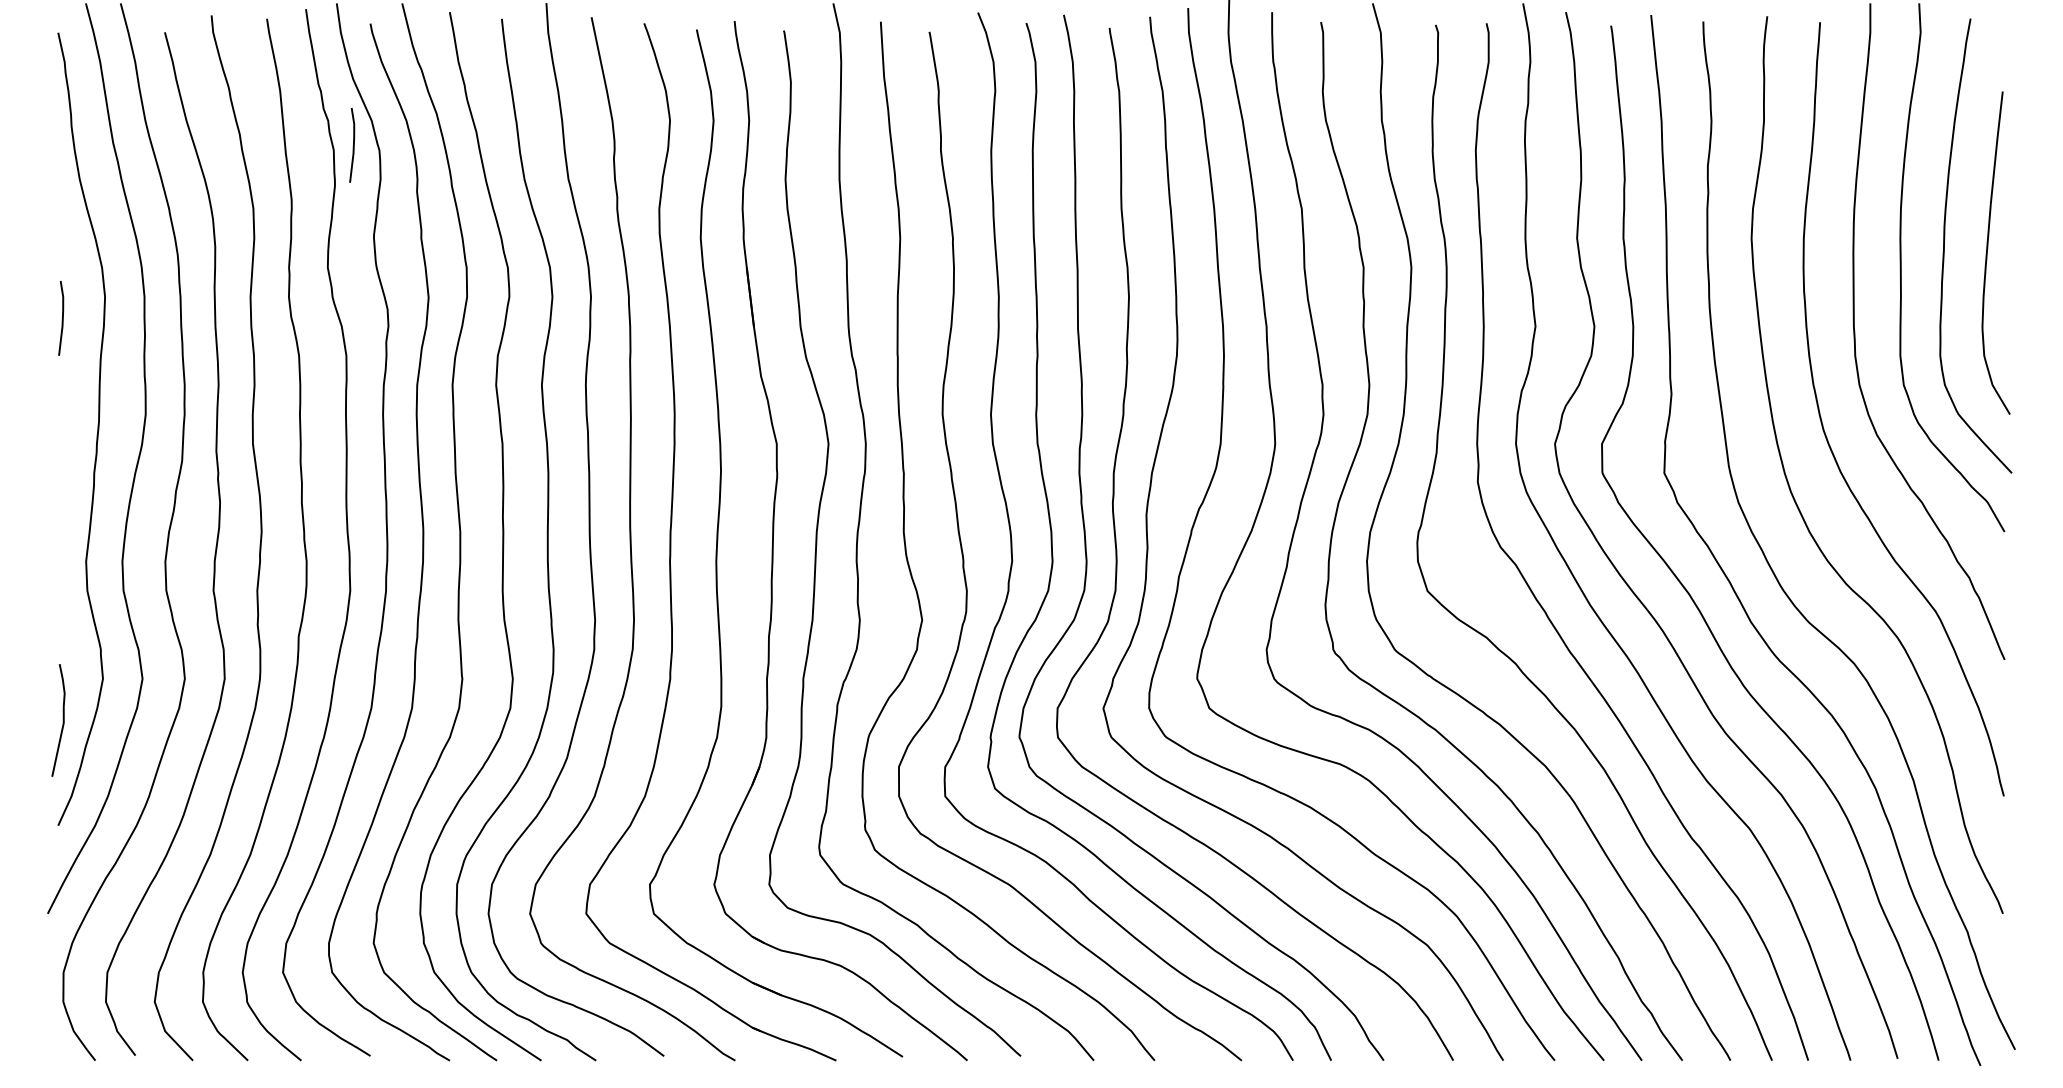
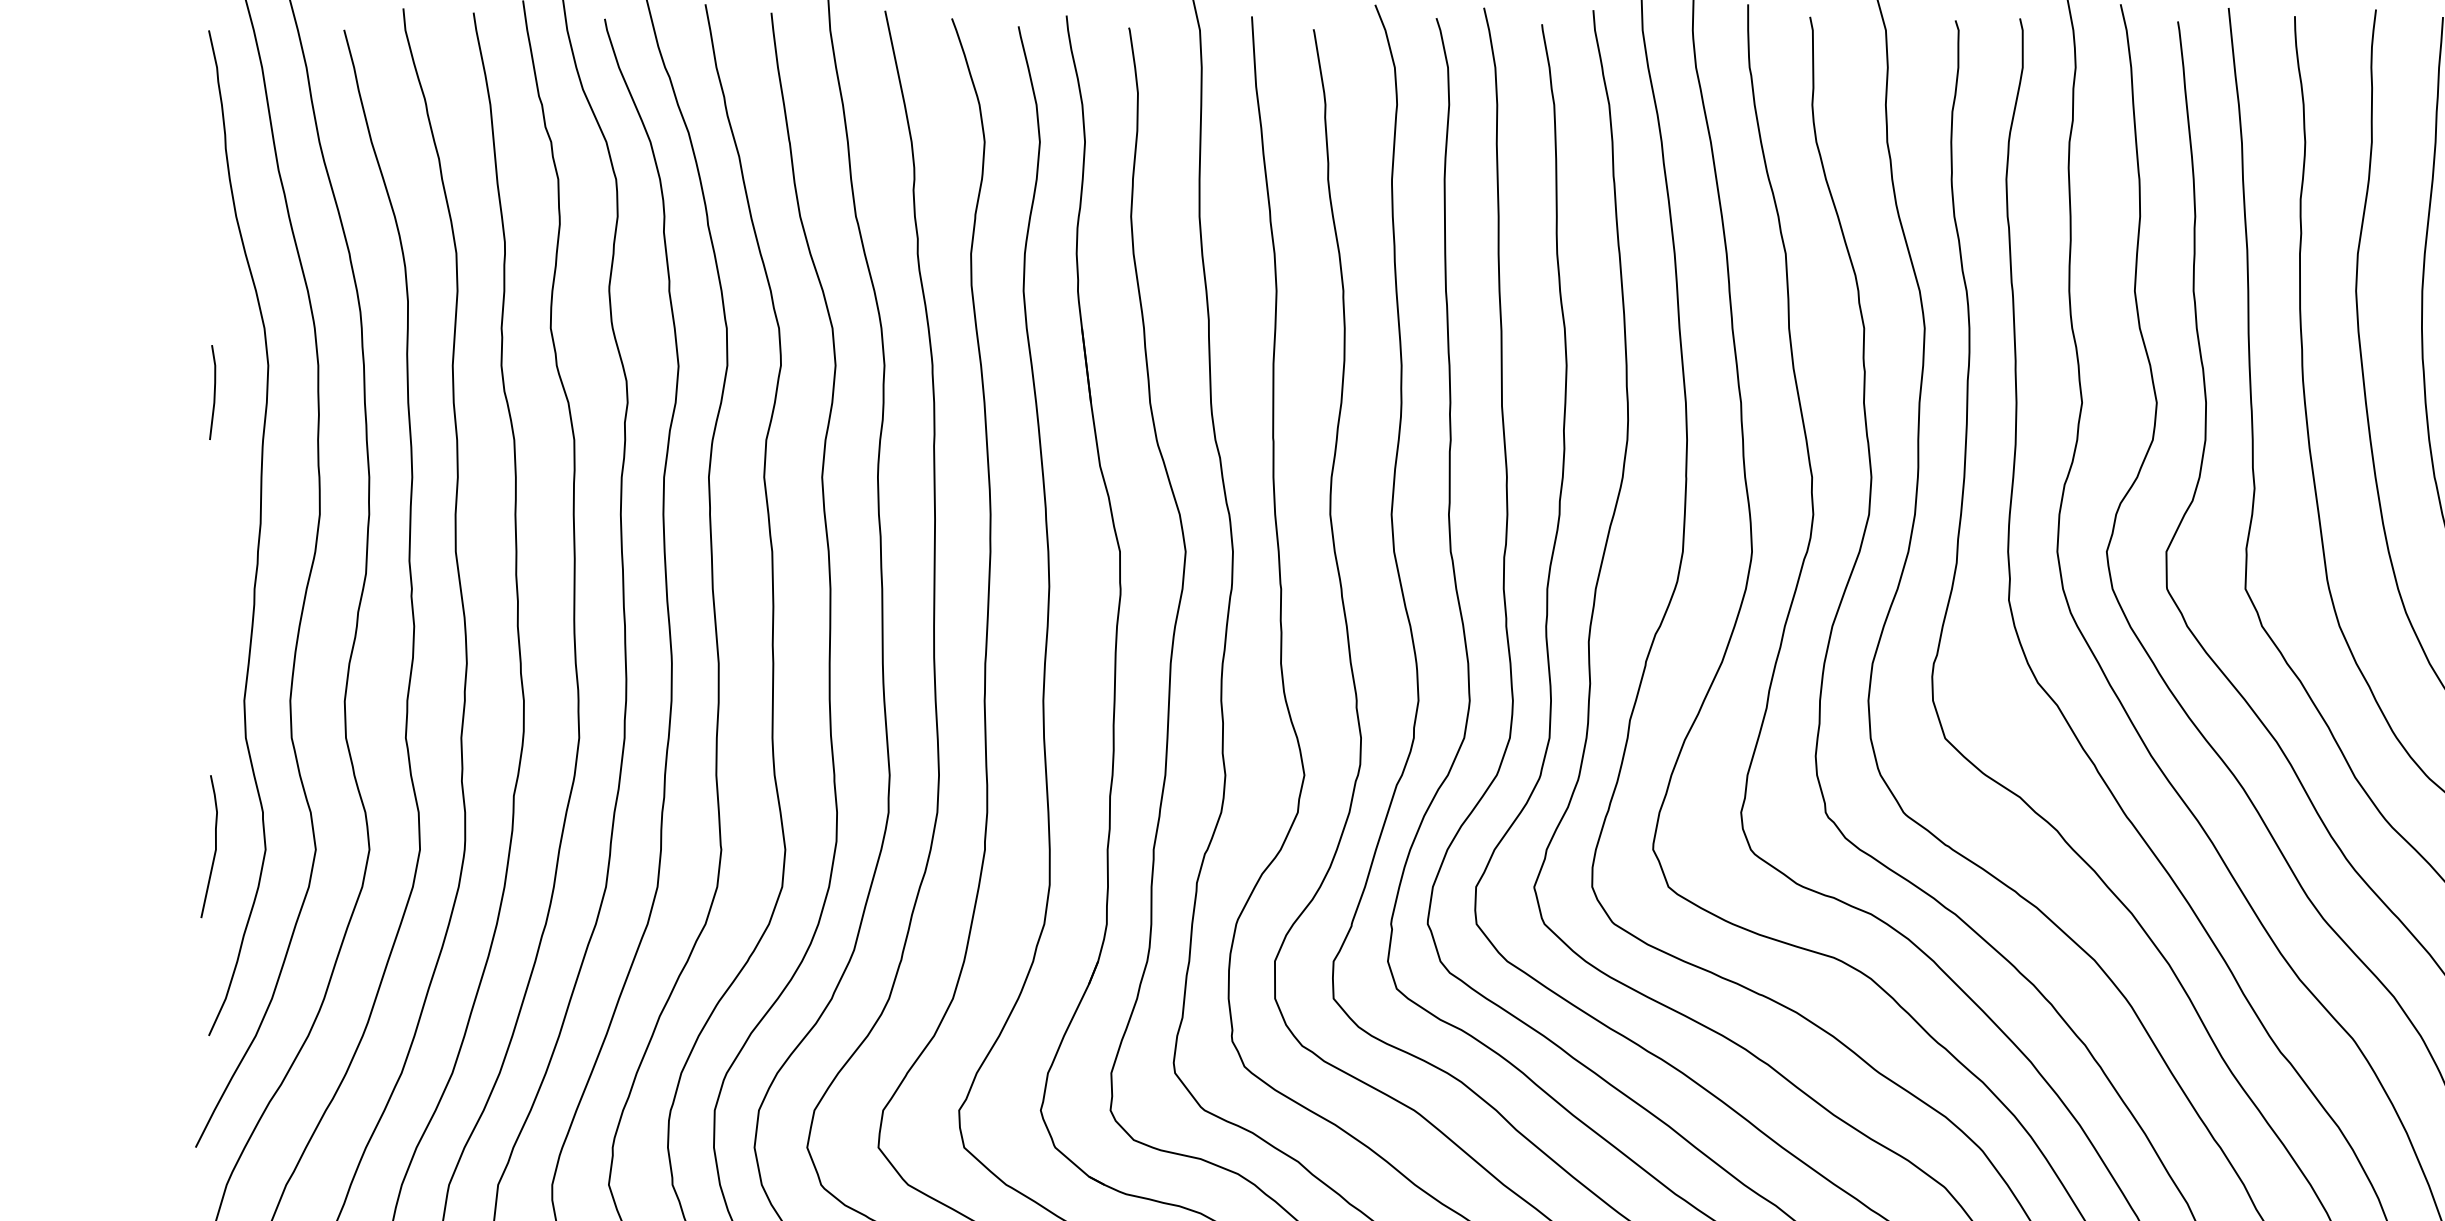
line: (353, 145) -> (583, 173), removed
curve: (62, 720) -> (214, 846), moved

